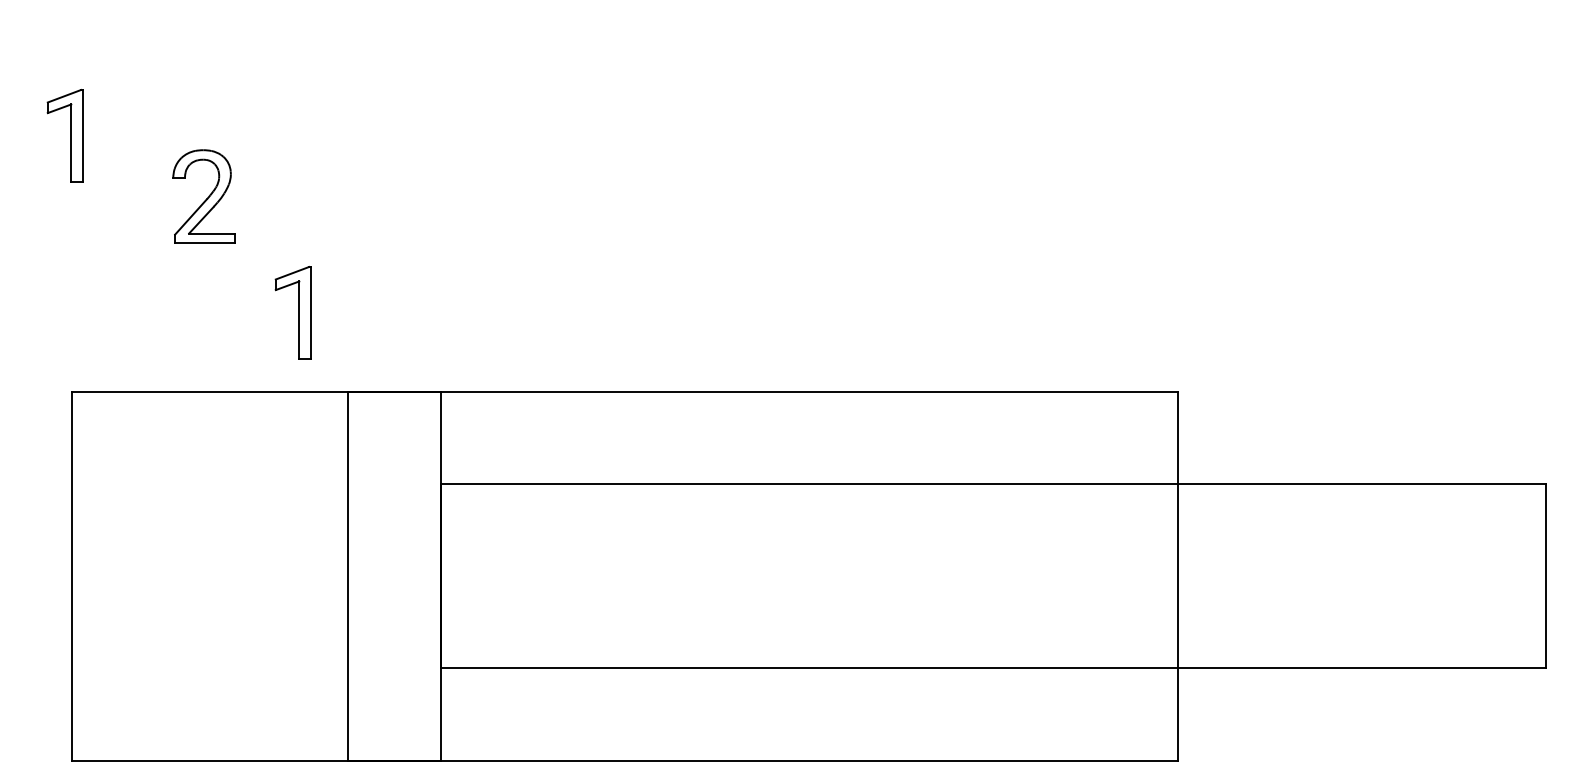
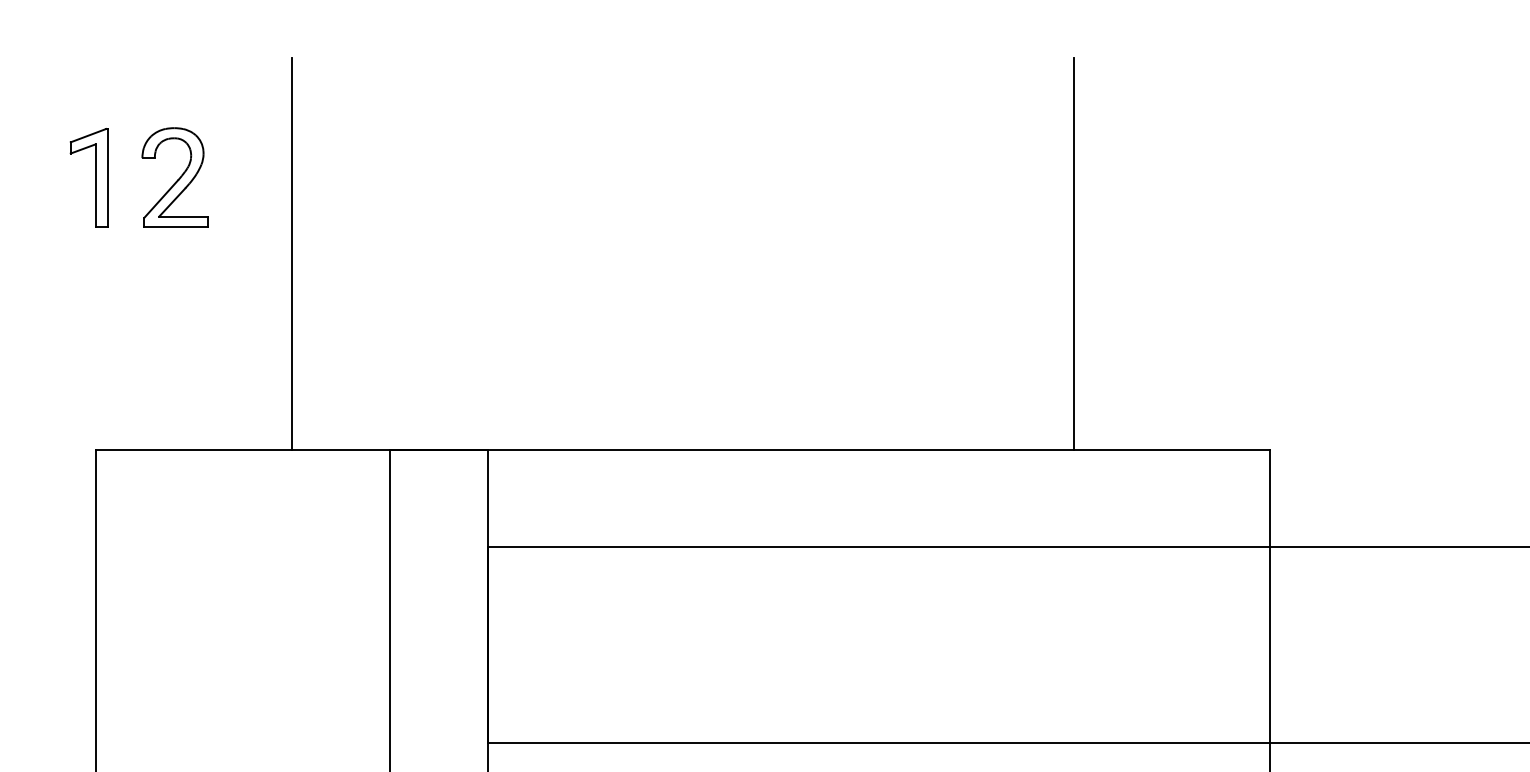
part: (203, 196) -> (174, 177), moved
line: (256, 207) -> (292, 253), added
line: (993, 207) -> (1074, 253), added
part: (292, 312) -> (330, 365), removed

